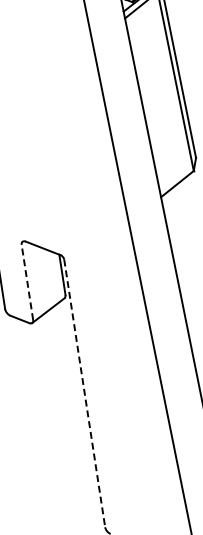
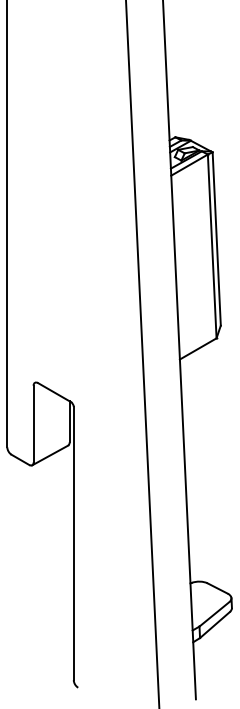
line: (27, 281) -> (33, 423), dashed -> solid
line: (84, 393) -> (73, 543), dashed -> solid

